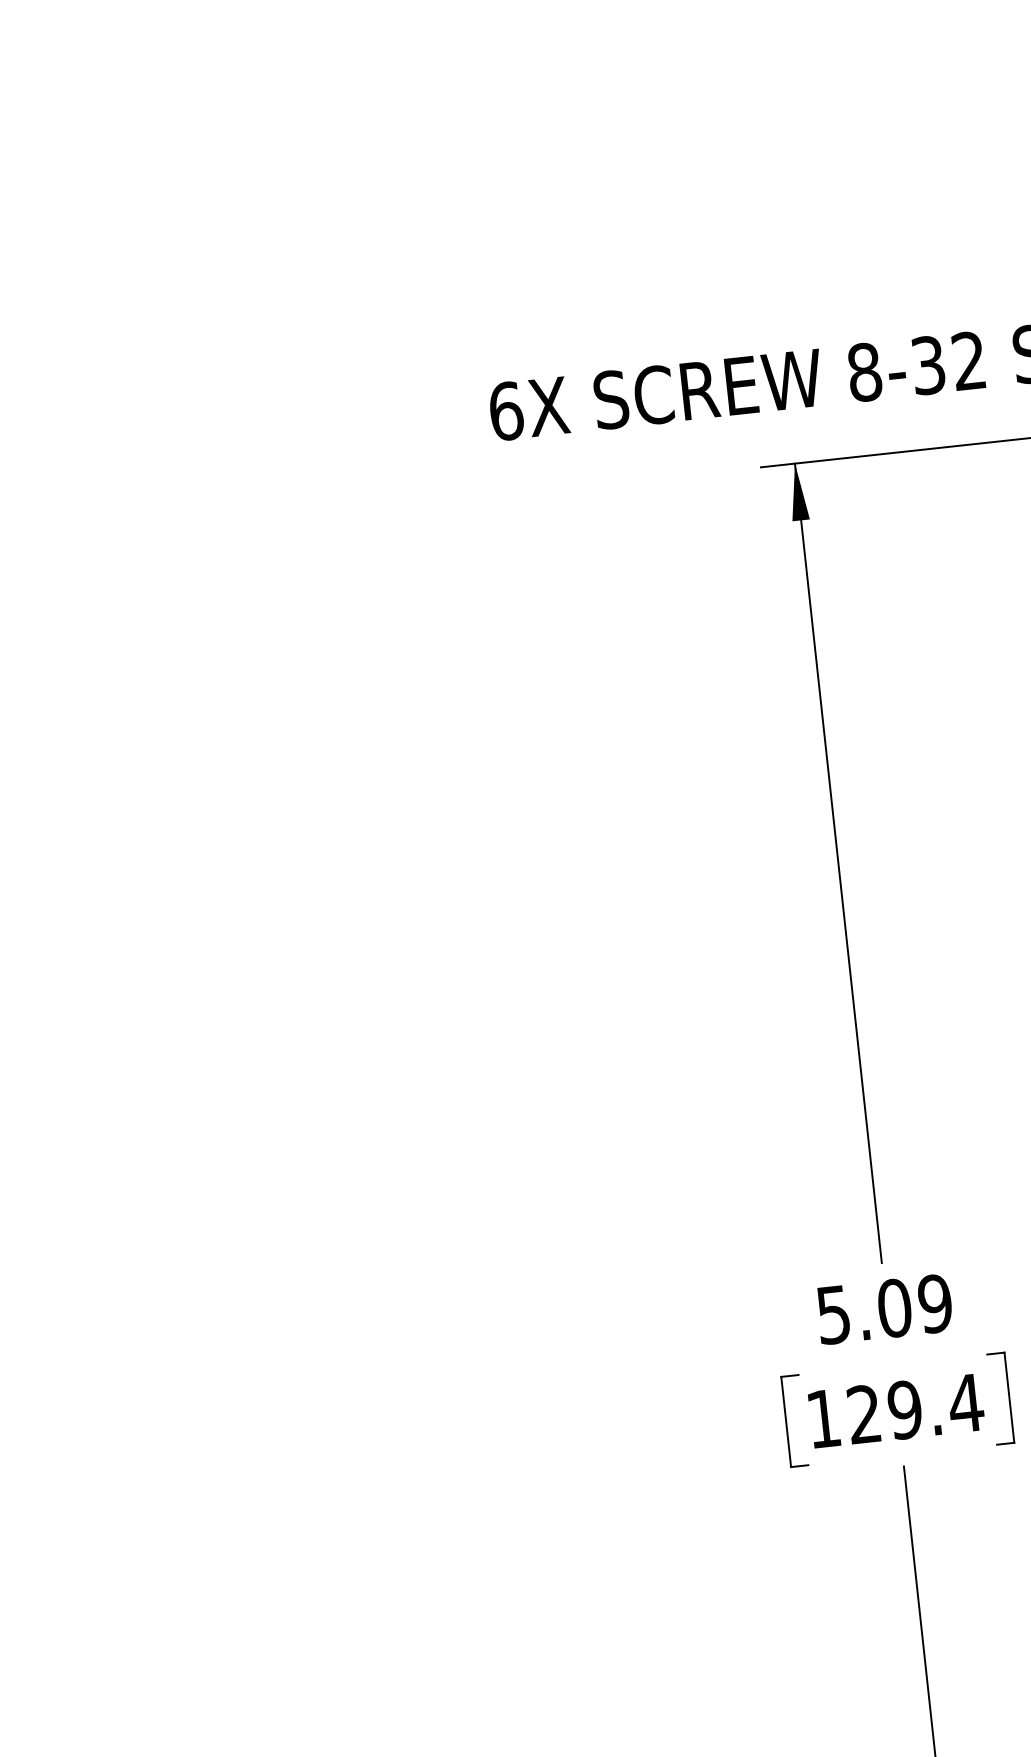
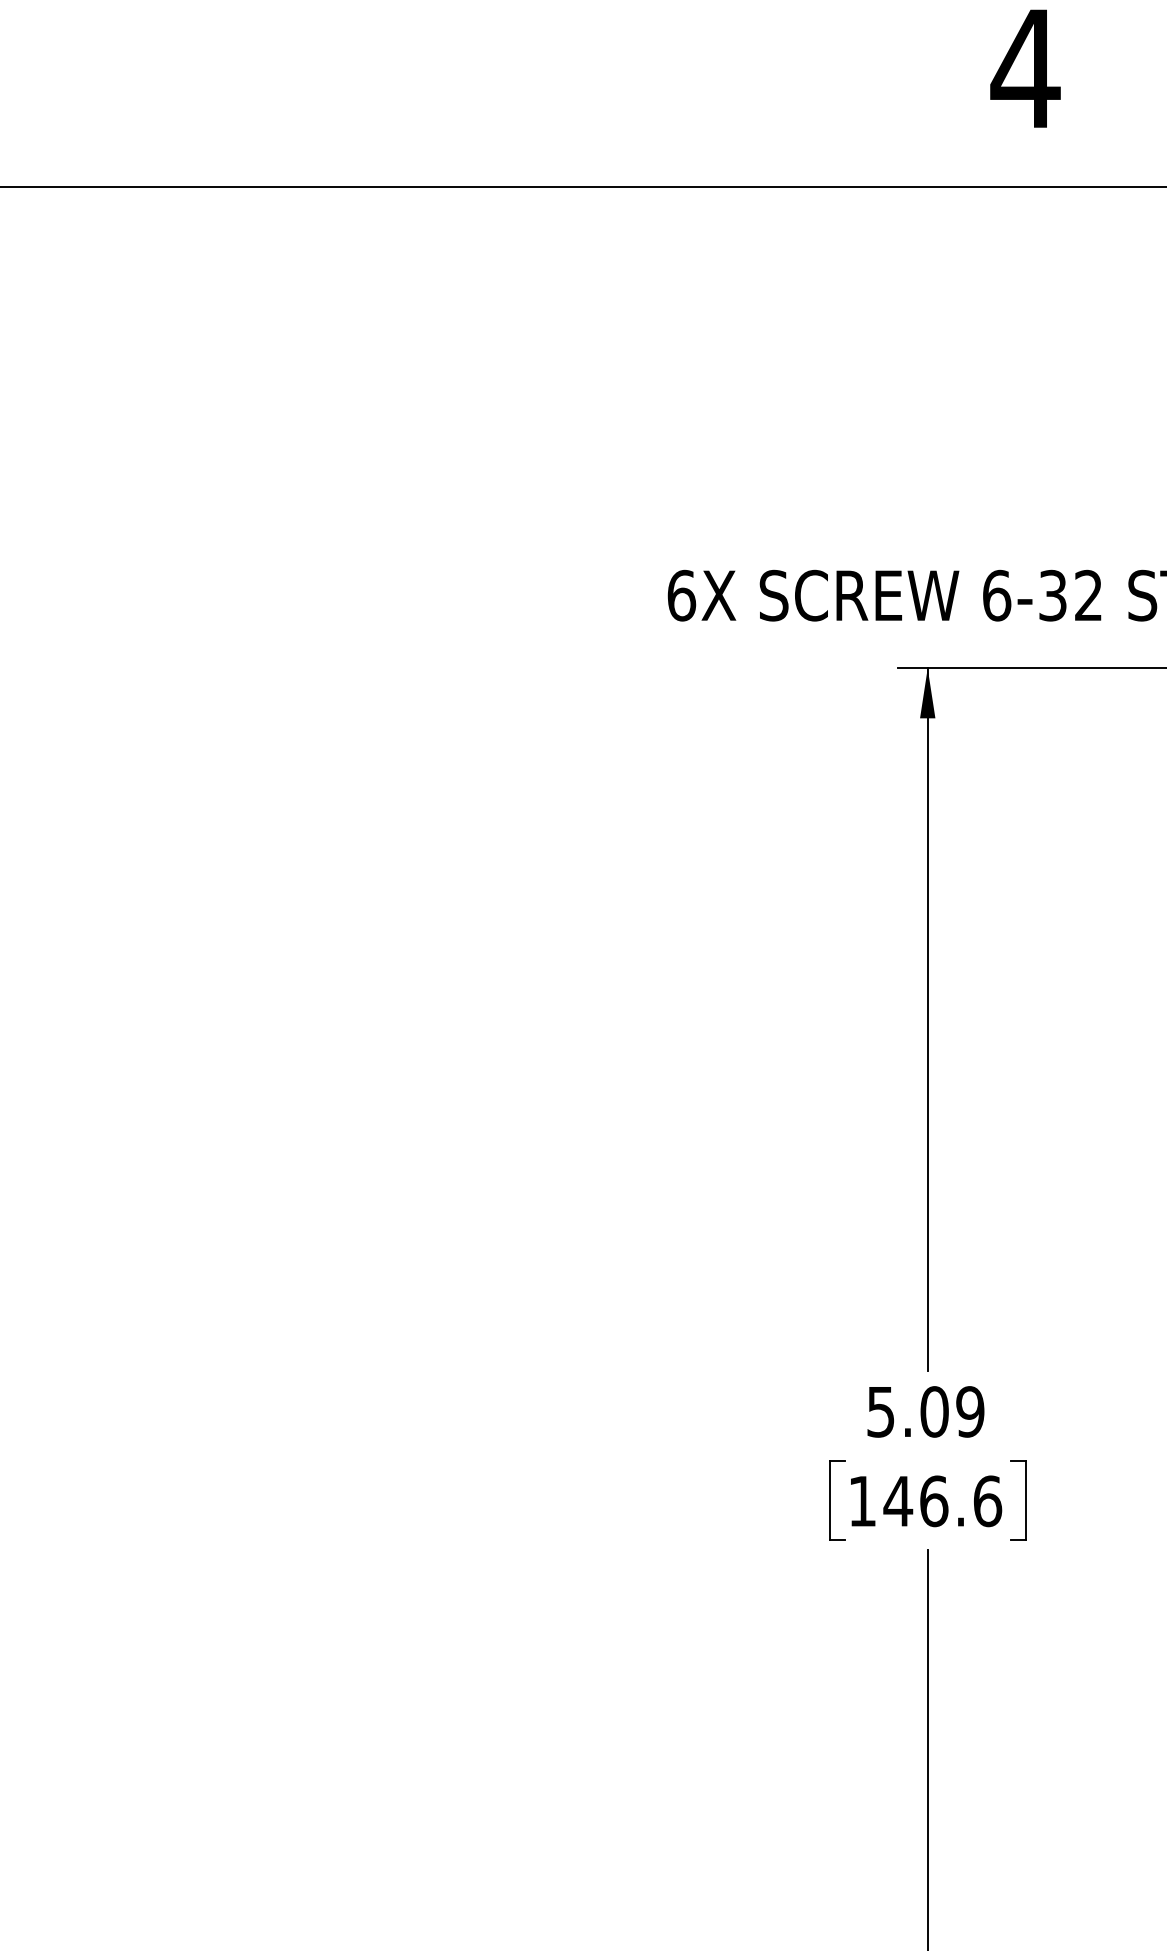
text: (865, 372) -> (997, 595), 8-32 -> 6-32
text: (914, 1409) -> (942, 1501), 129.4 -> 146.6

